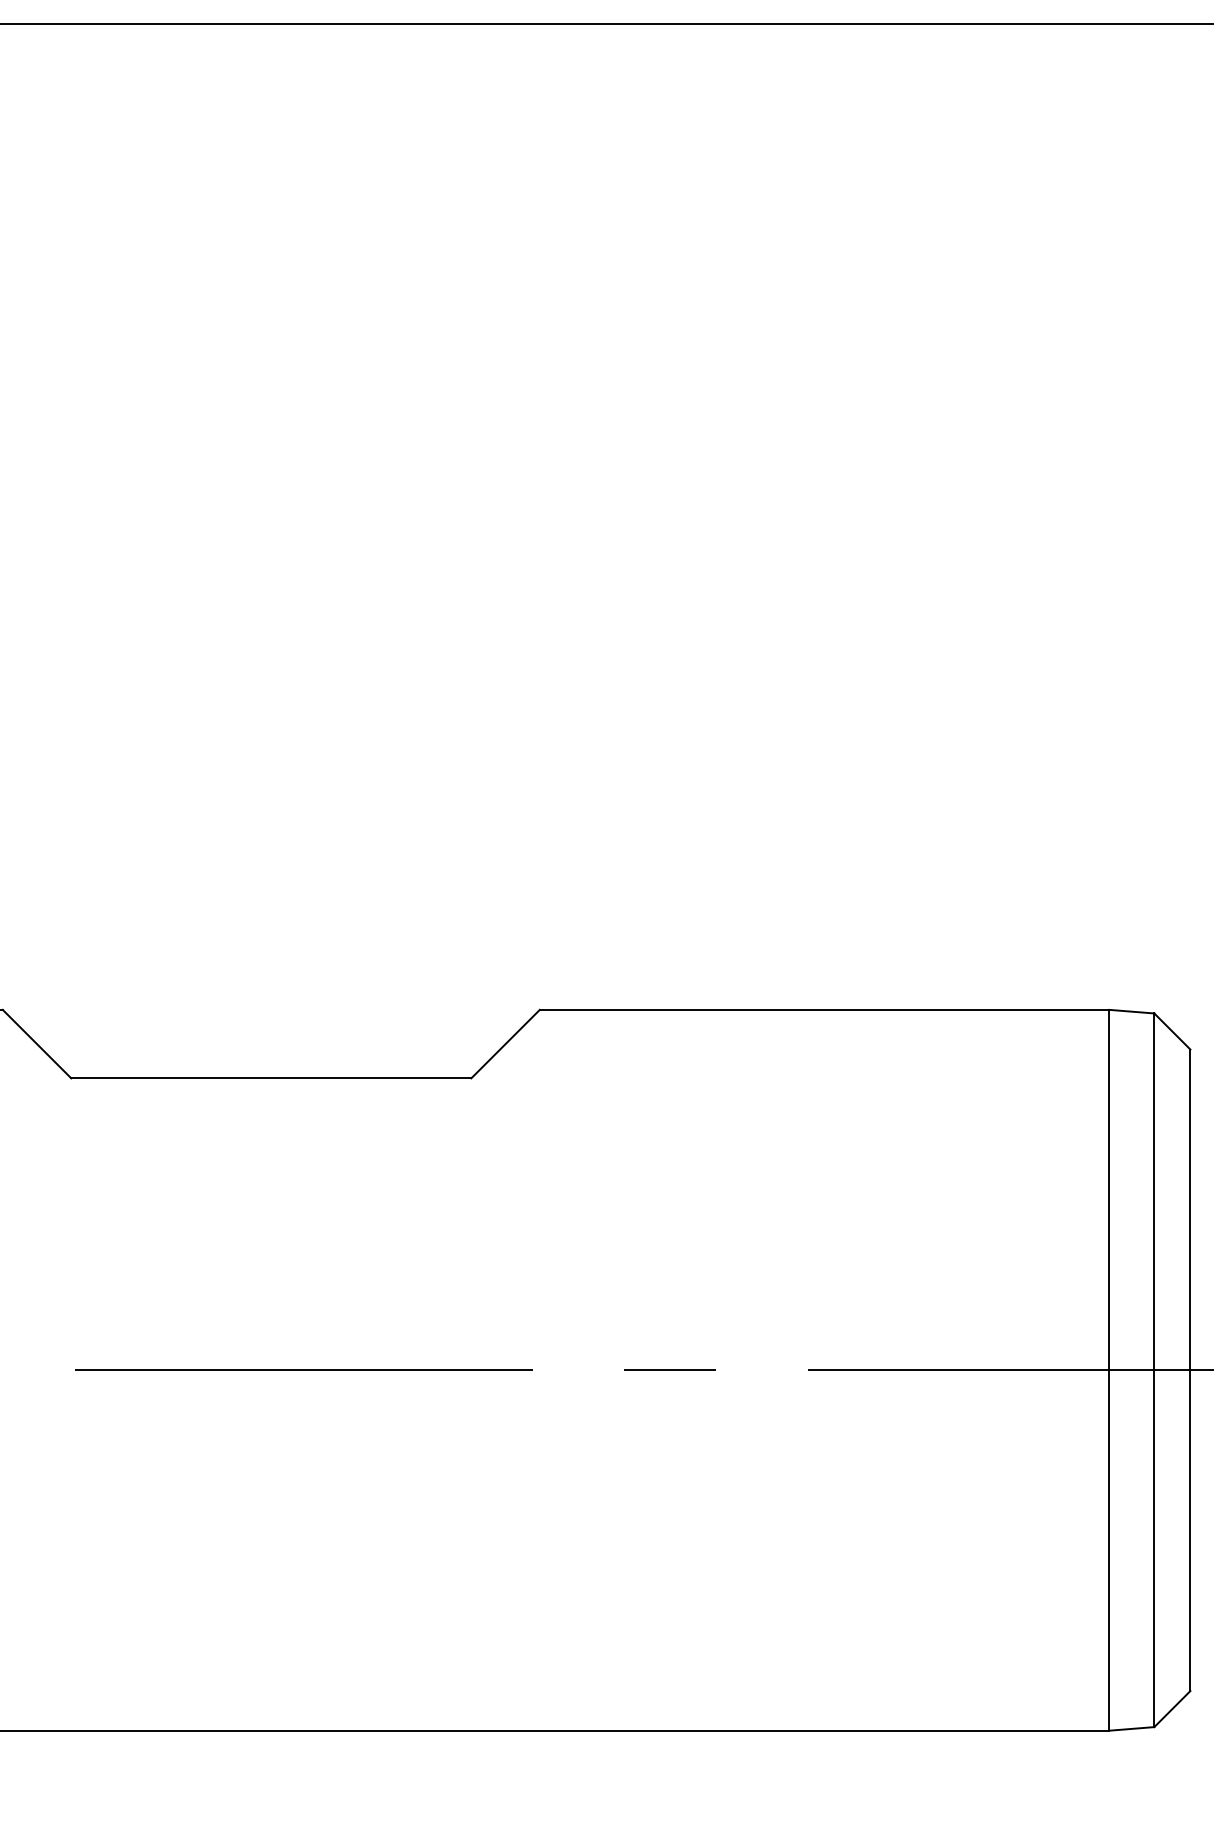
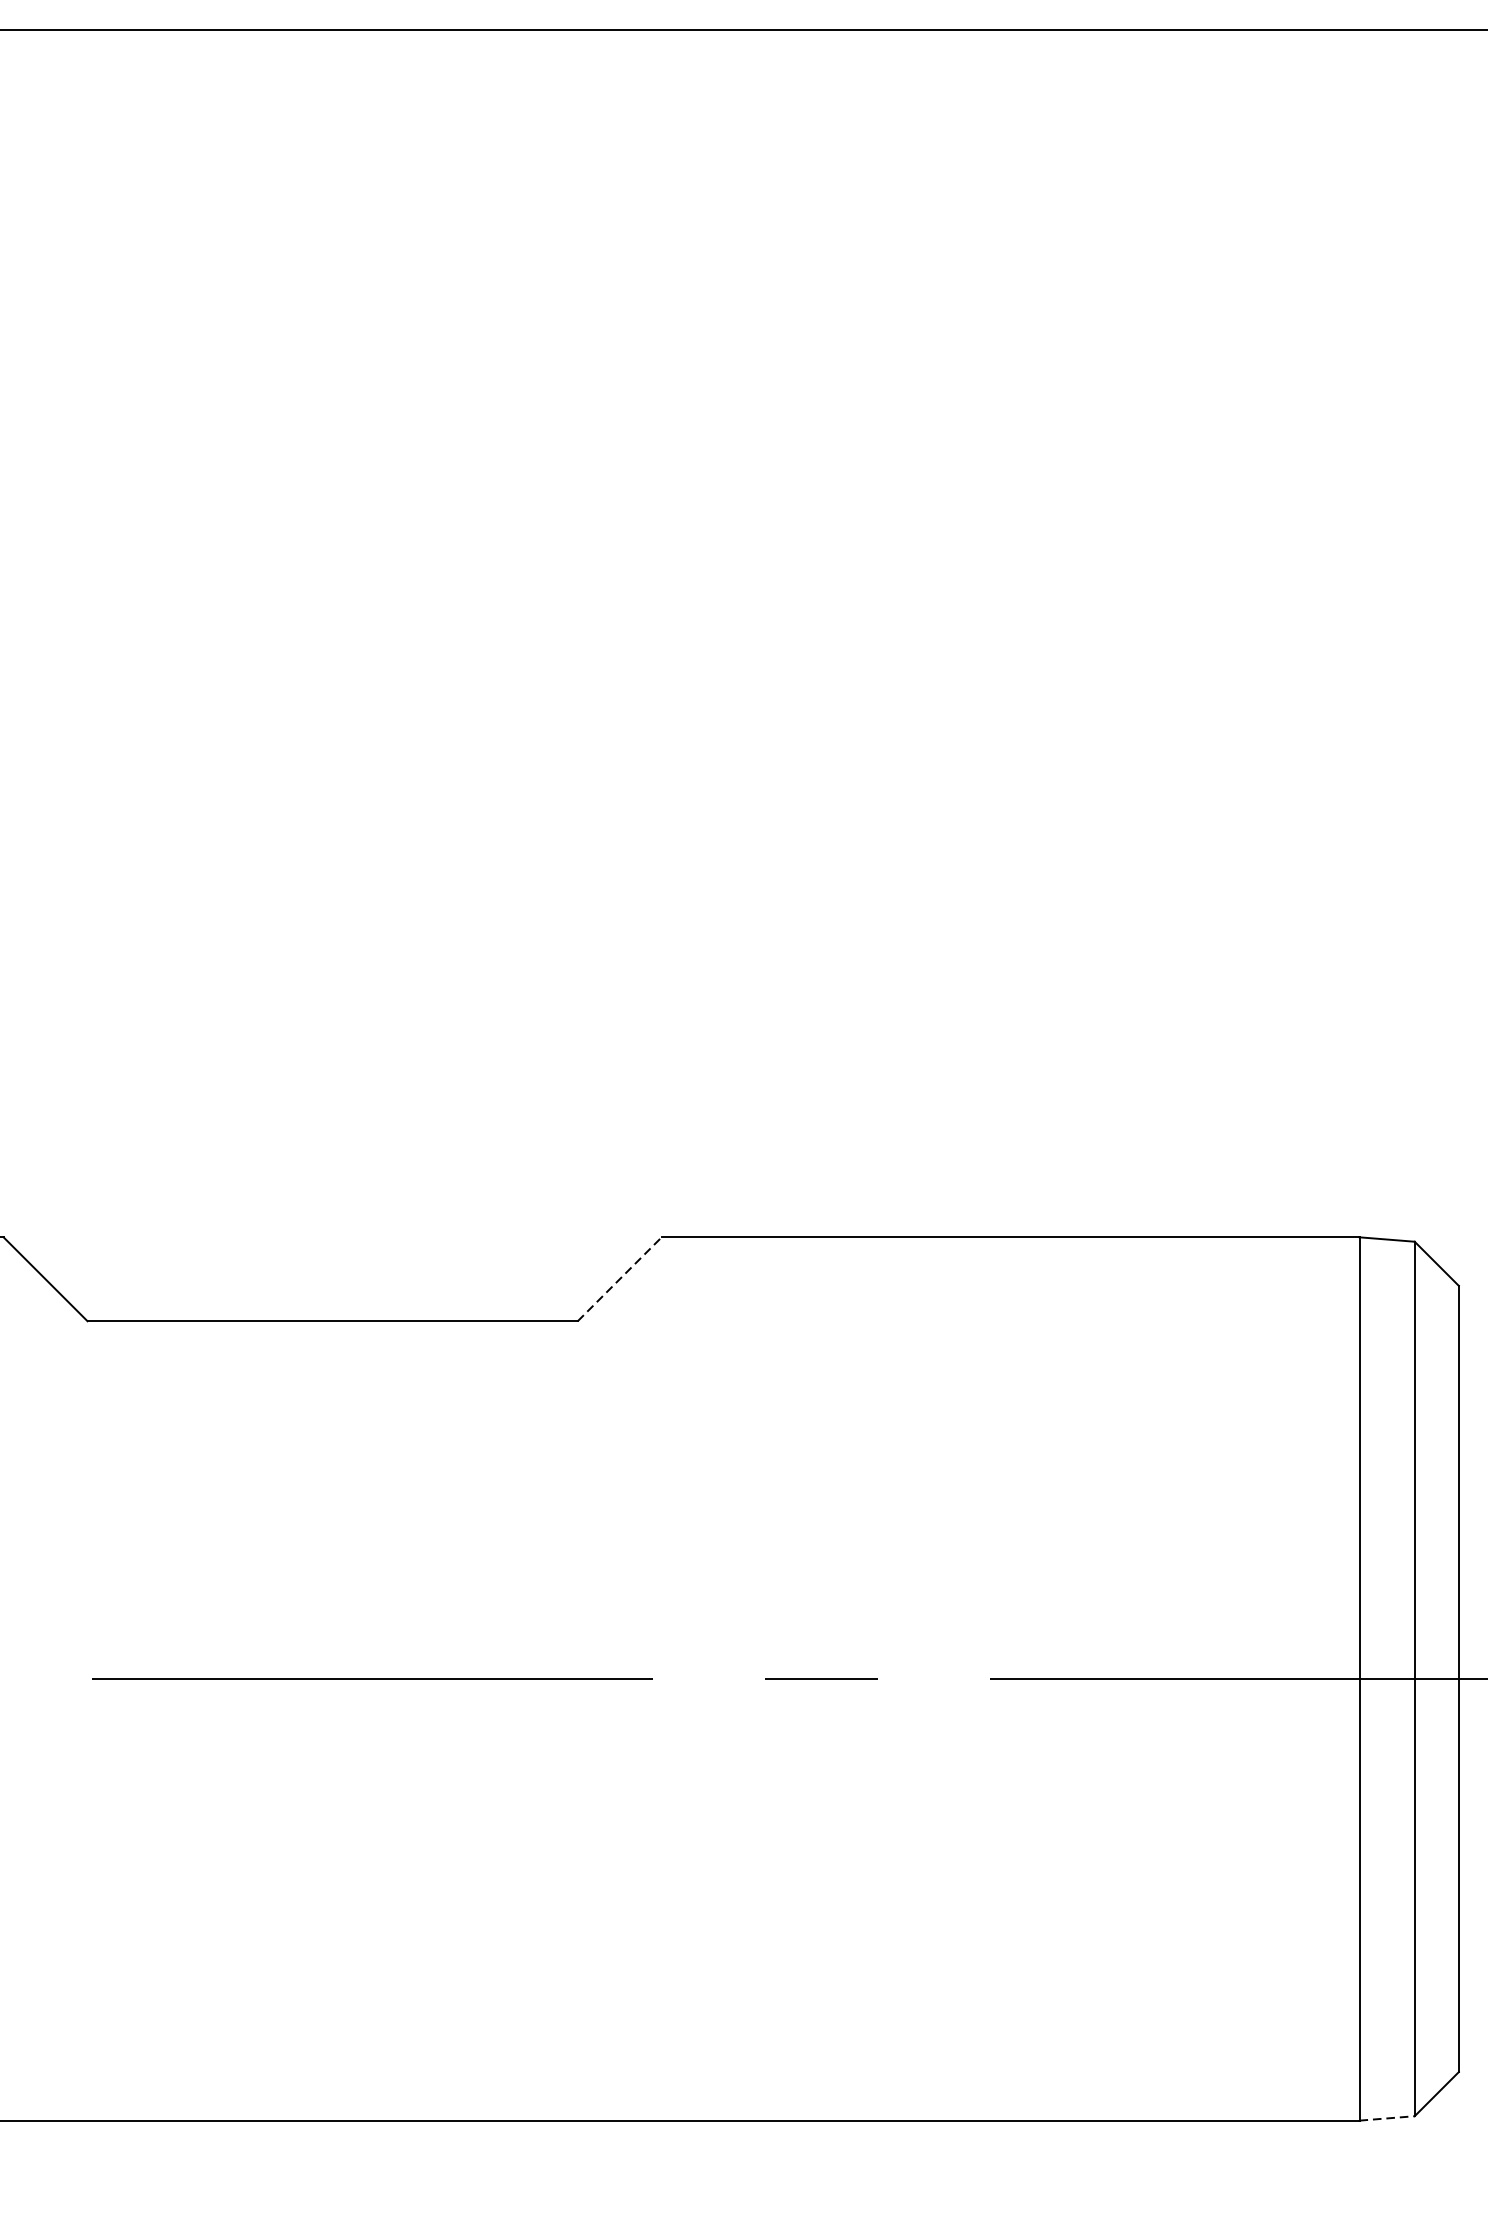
line: (505, 1043) -> (619, 1278), solid -> dashed
line: (1131, 1728) -> (1386, 2117), solid -> dashed

